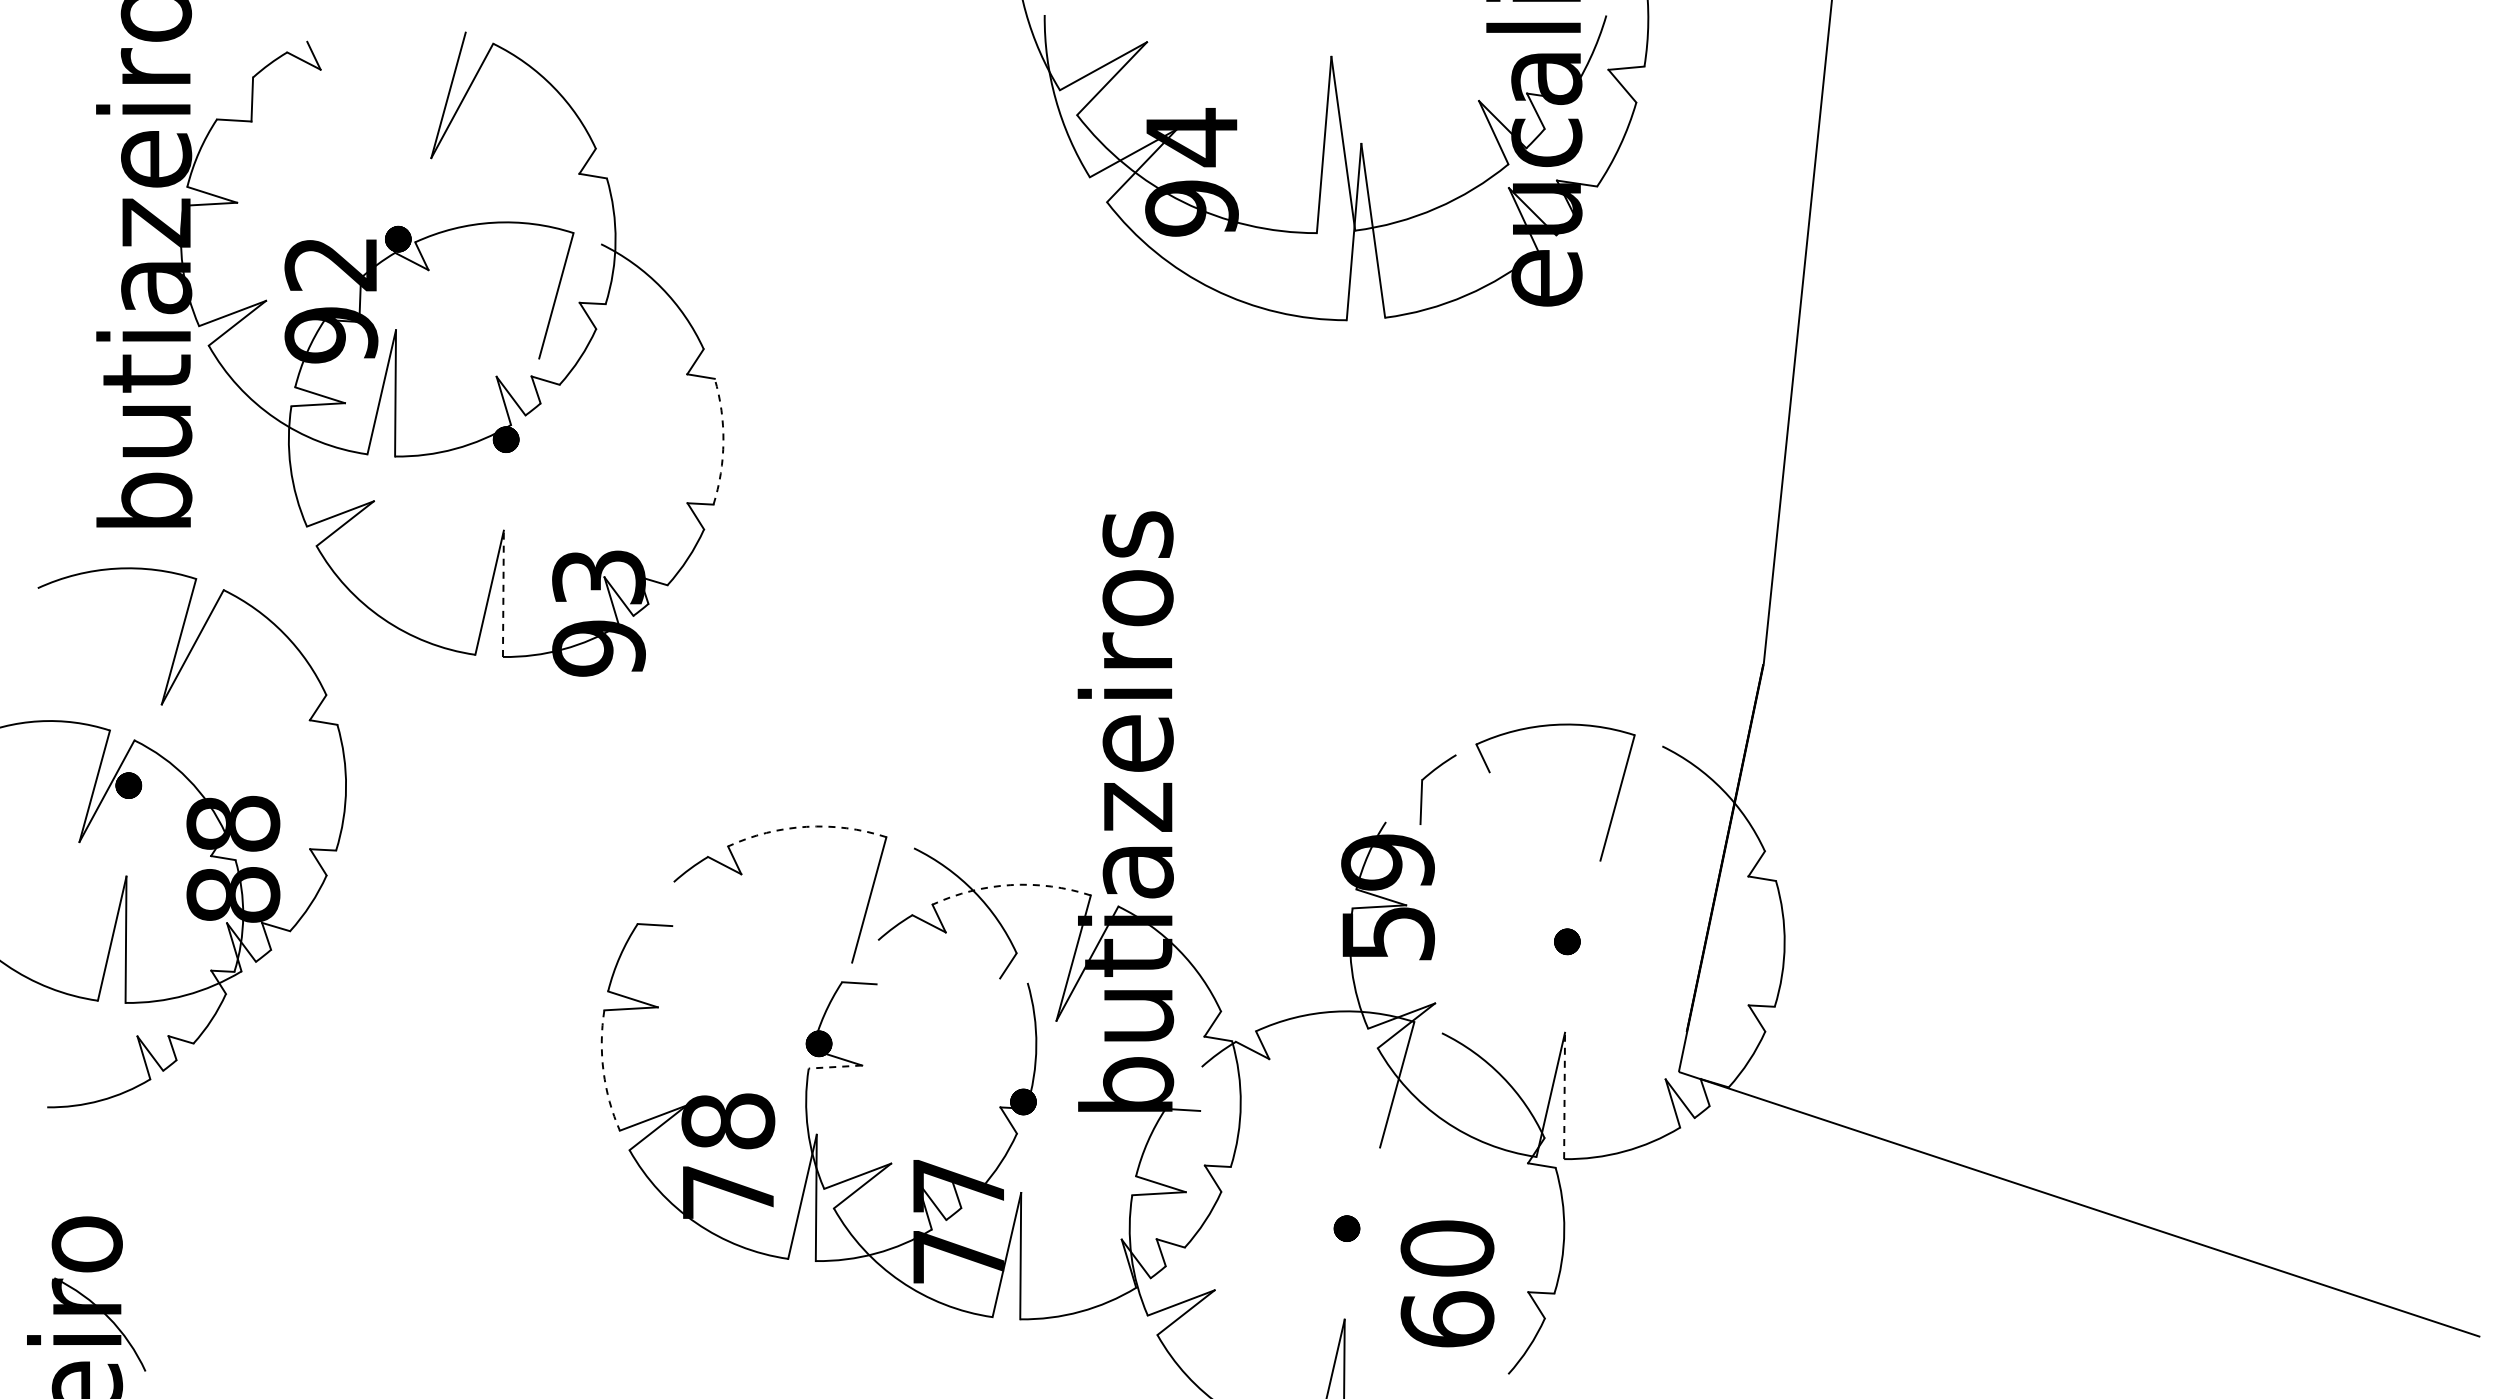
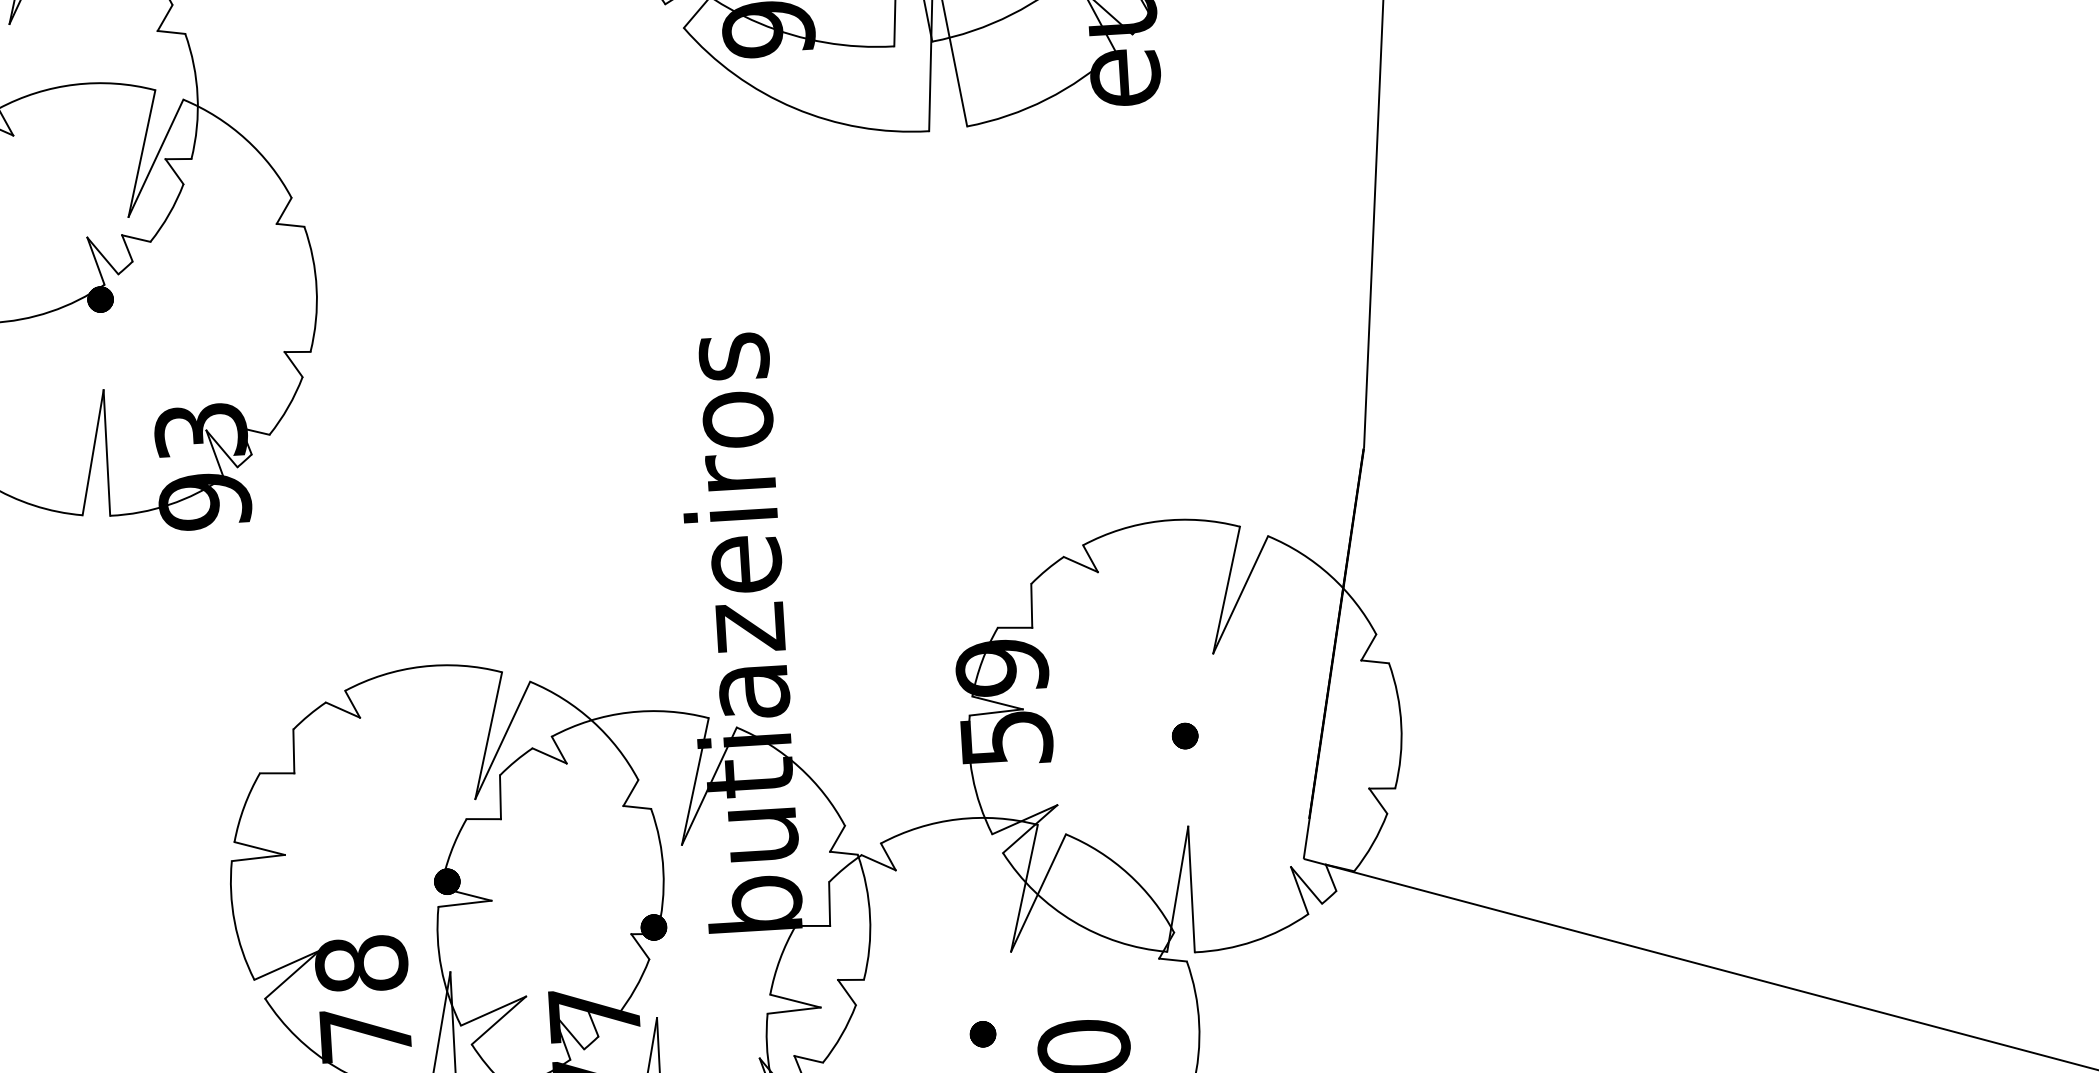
line: (570, 301) -> (156, 158), added
arc: (723, 441) -> (316, 288), dashed -> solid
line: (503, 593) -> (106, 452), dashed -> solid
line: (1472, 763) -> (1080, 564), added
line: (1631, 803) -> (1240, 594), added
line: (1403, 823) -> (1015, 628), added
arc: (806, 826) -> (421, 666), dashed -> solid
arc: (1010, 885) -> (628, 713), dashed -> solid
line: (672, 904) -> (293, 751), added
line: (883, 905) -> (503, 740), added
line: (877, 962) -> (500, 797), added
line: (1013, 980) -> (636, 807), added
line: (835, 1067) -> (465, 904), dashed -> solid
arc: (603, 1071) -> (234, 921), dashed -> solid
line: (1200, 1088) -> (829, 903), added
line: (1410, 1090) -> (1038, 893), added
line: (1564, 1095) -> (1191, 889), dashed -> solid

